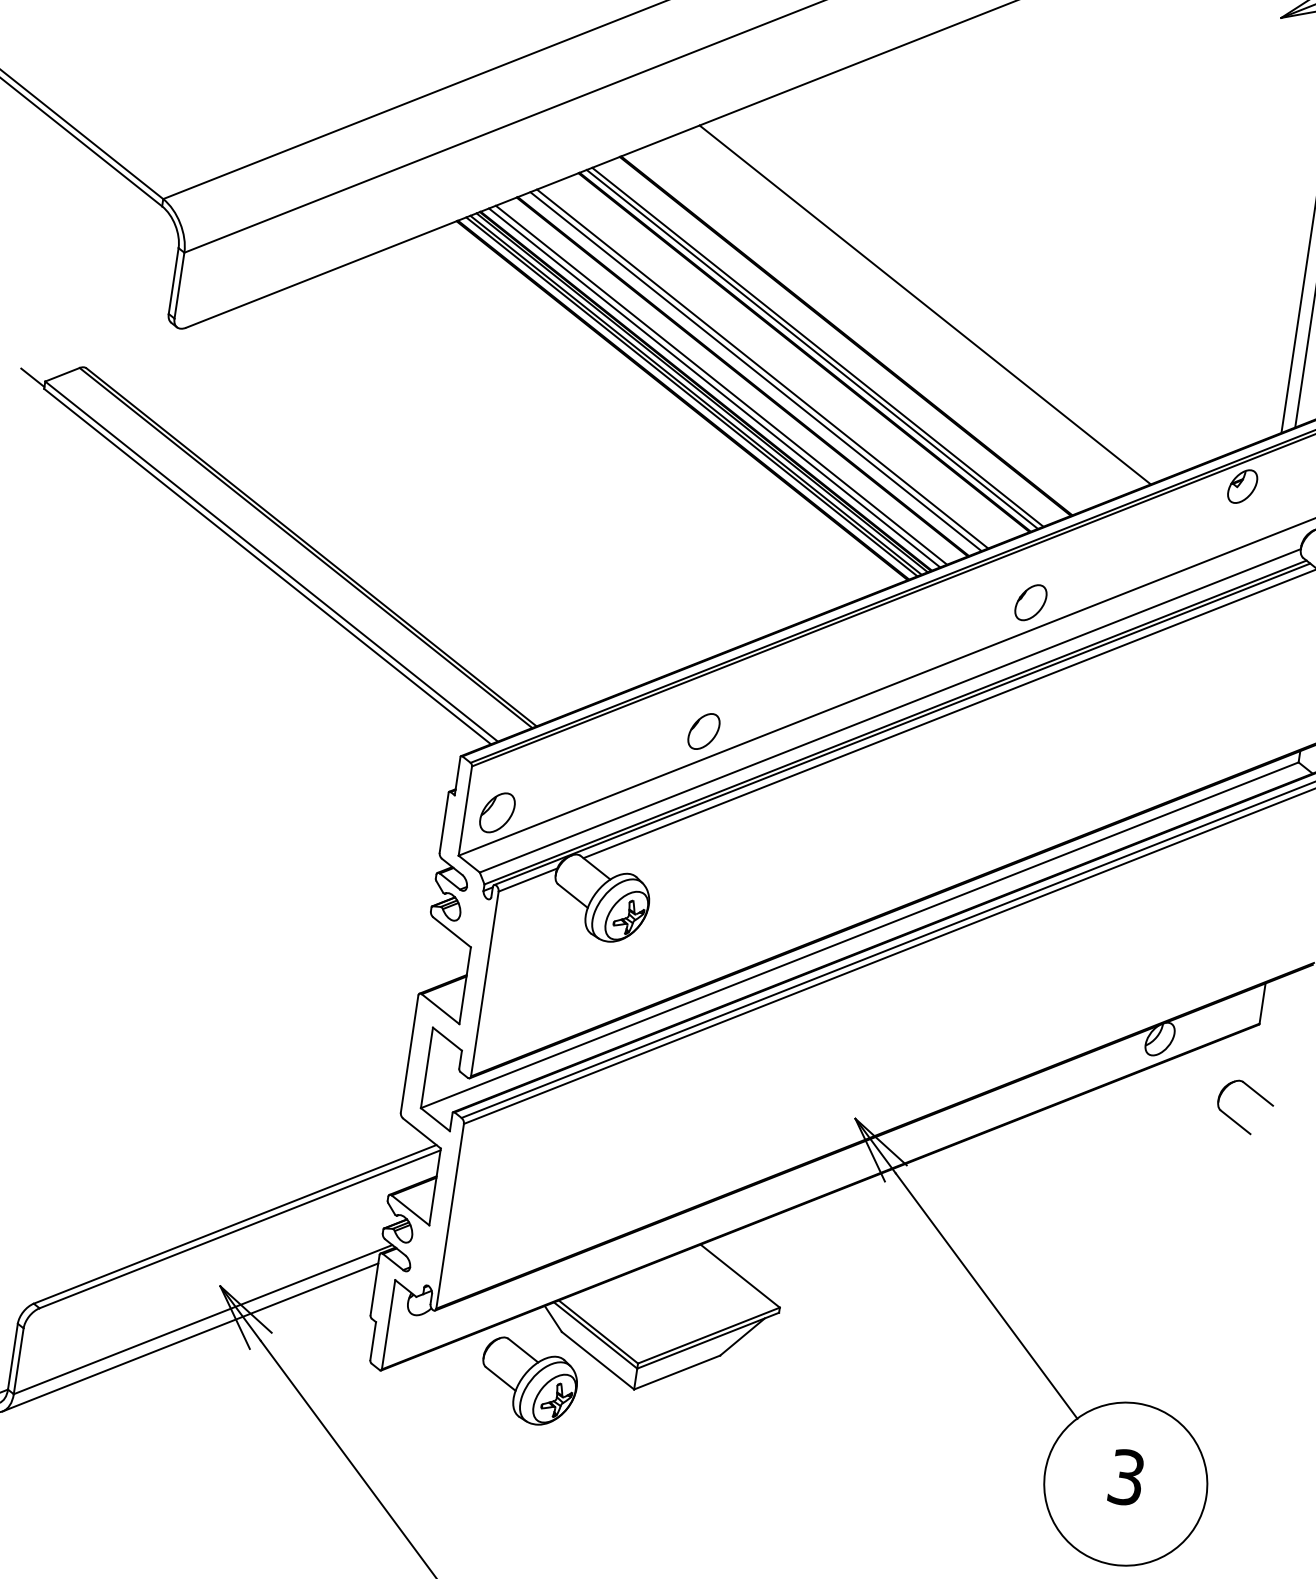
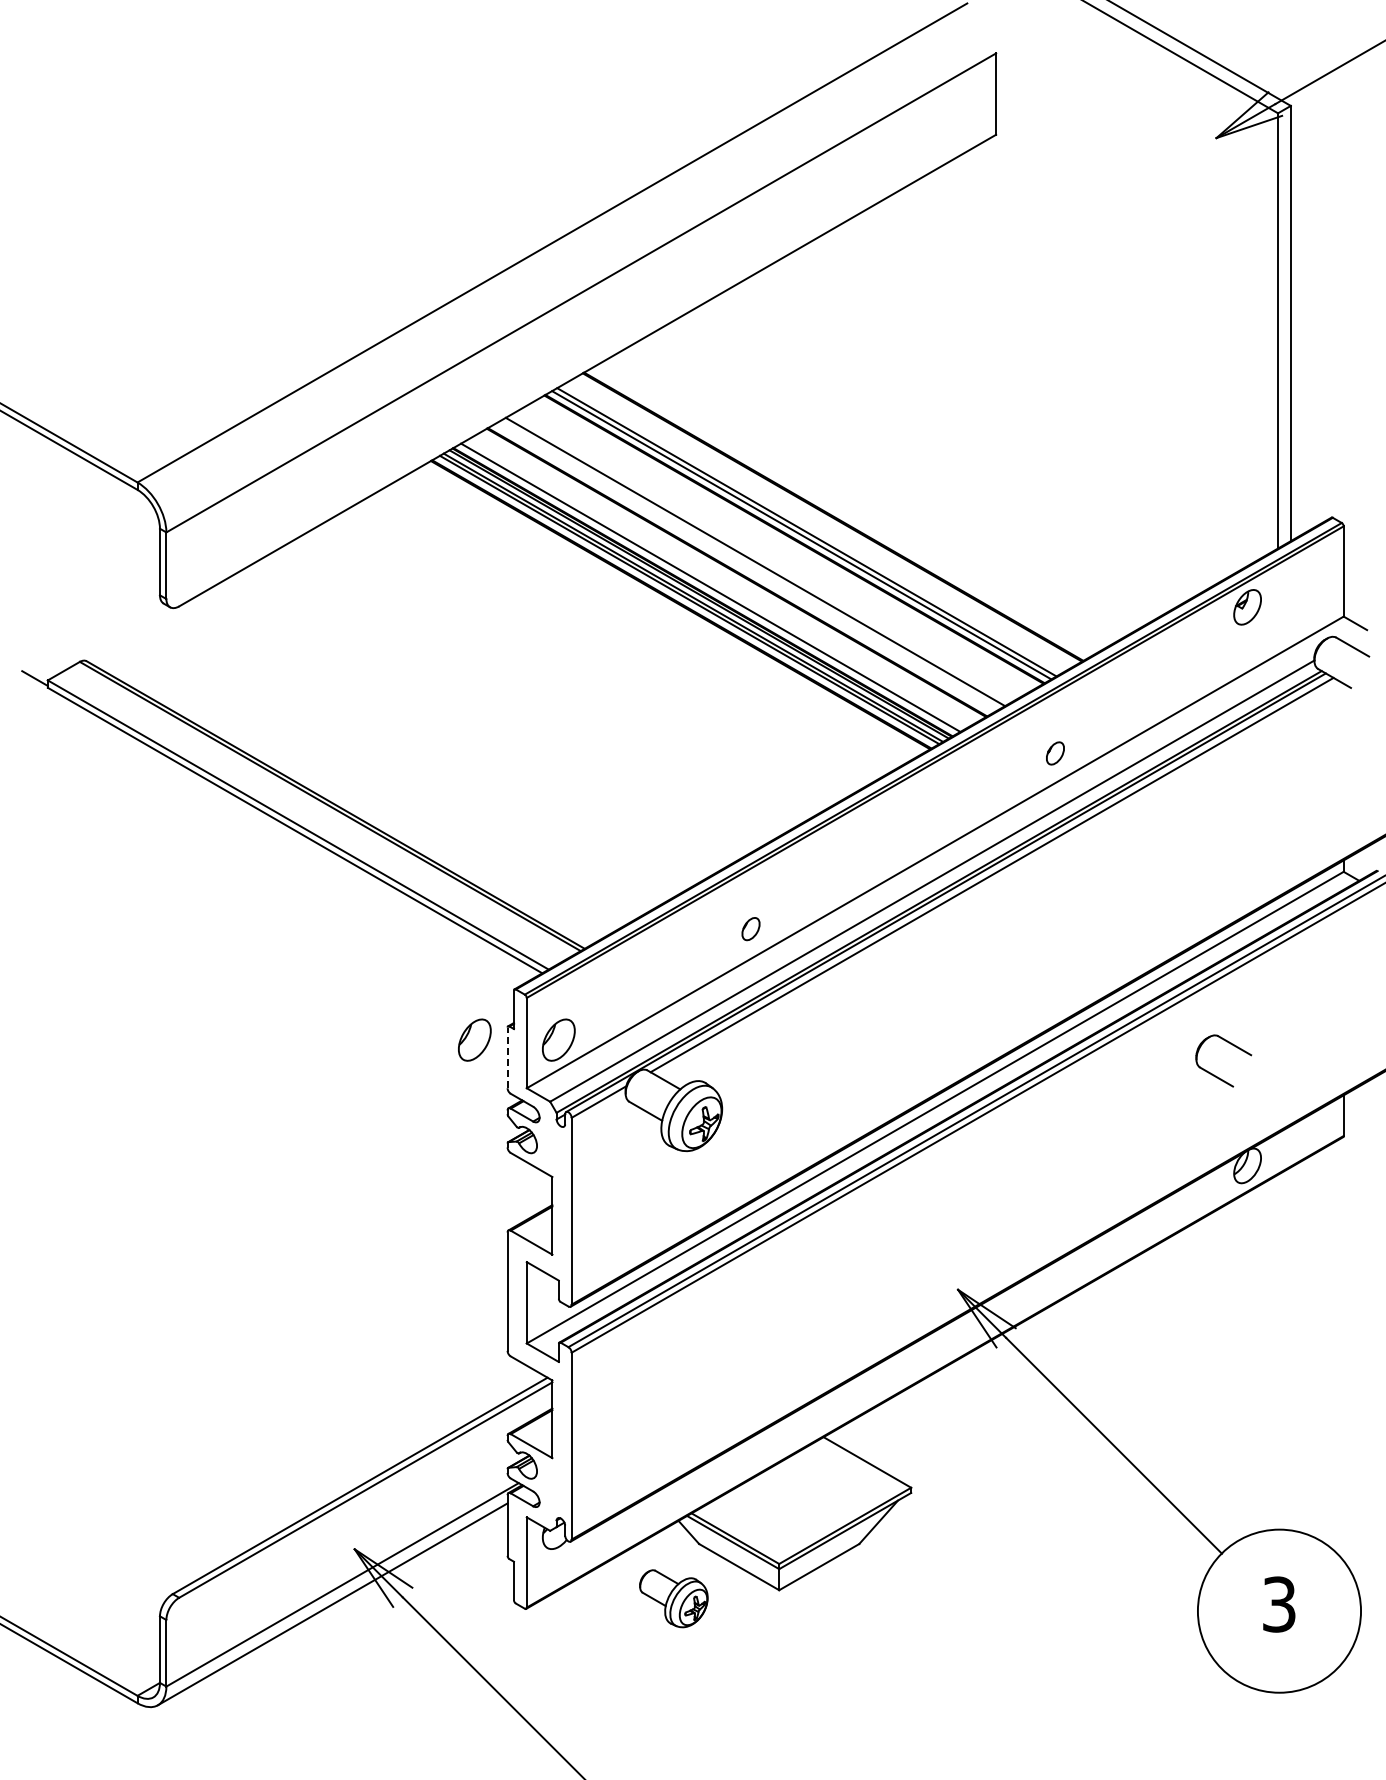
line: (924, 304) -> (906, 474), removed
line: (755, 371) -> (748, 565), removed
line: (720, 384) -> (716, 583), removed
part: (1031, 602) -> (1055, 753), size x0.6
part: (703, 730) -> (750, 928), size x0.6
part: (414, 799) -> (474, 1039), added
line: (444, 822) -> (507, 1057), solid -> dashed
part: (1235, 1120) -> (1216, 1075), moved
part: (528, 1382) -> (673, 1598), size x0.7

